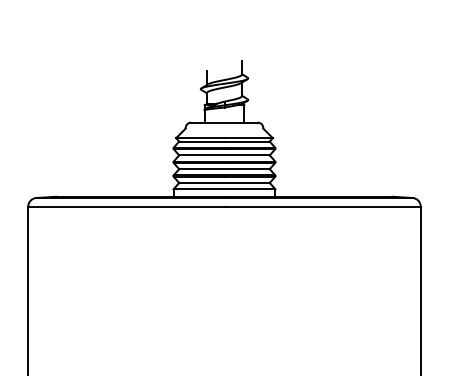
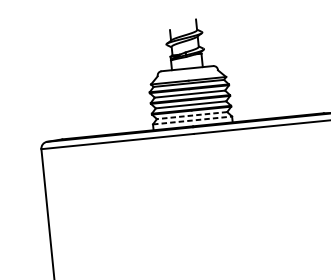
line: (224, 182) -> (192, 115), solid -> dashed
line: (224, 189) -> (192, 120), solid -> dashed

